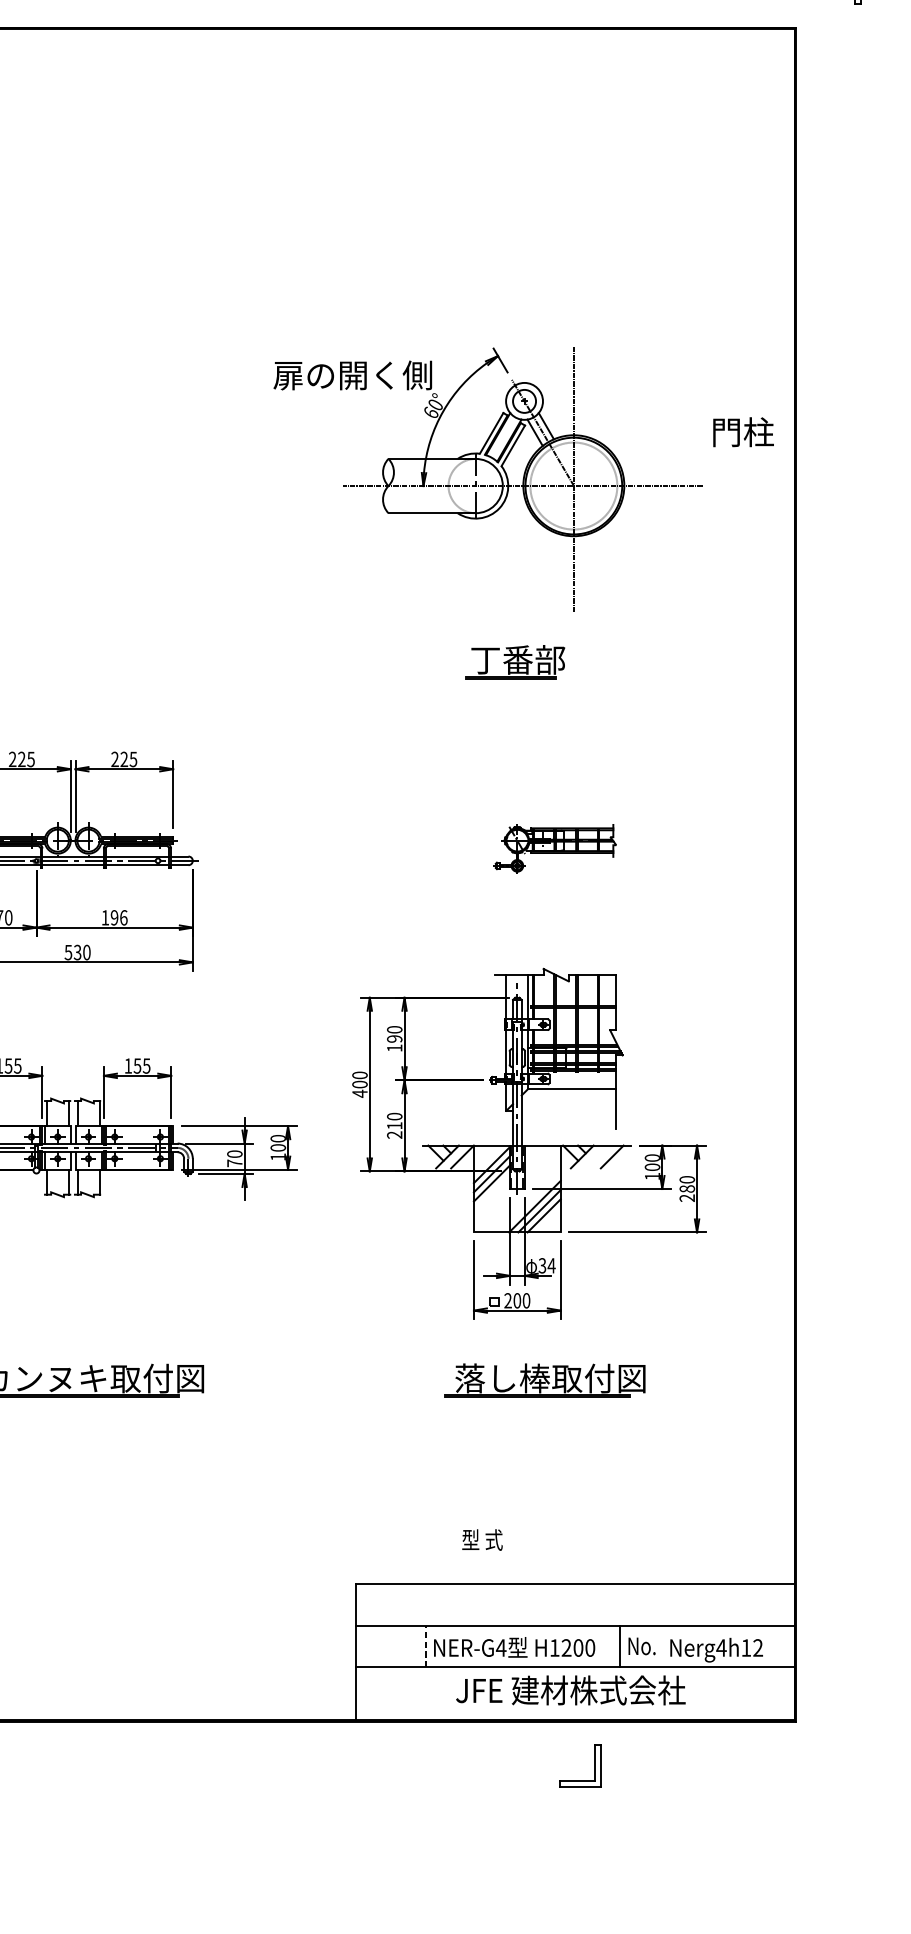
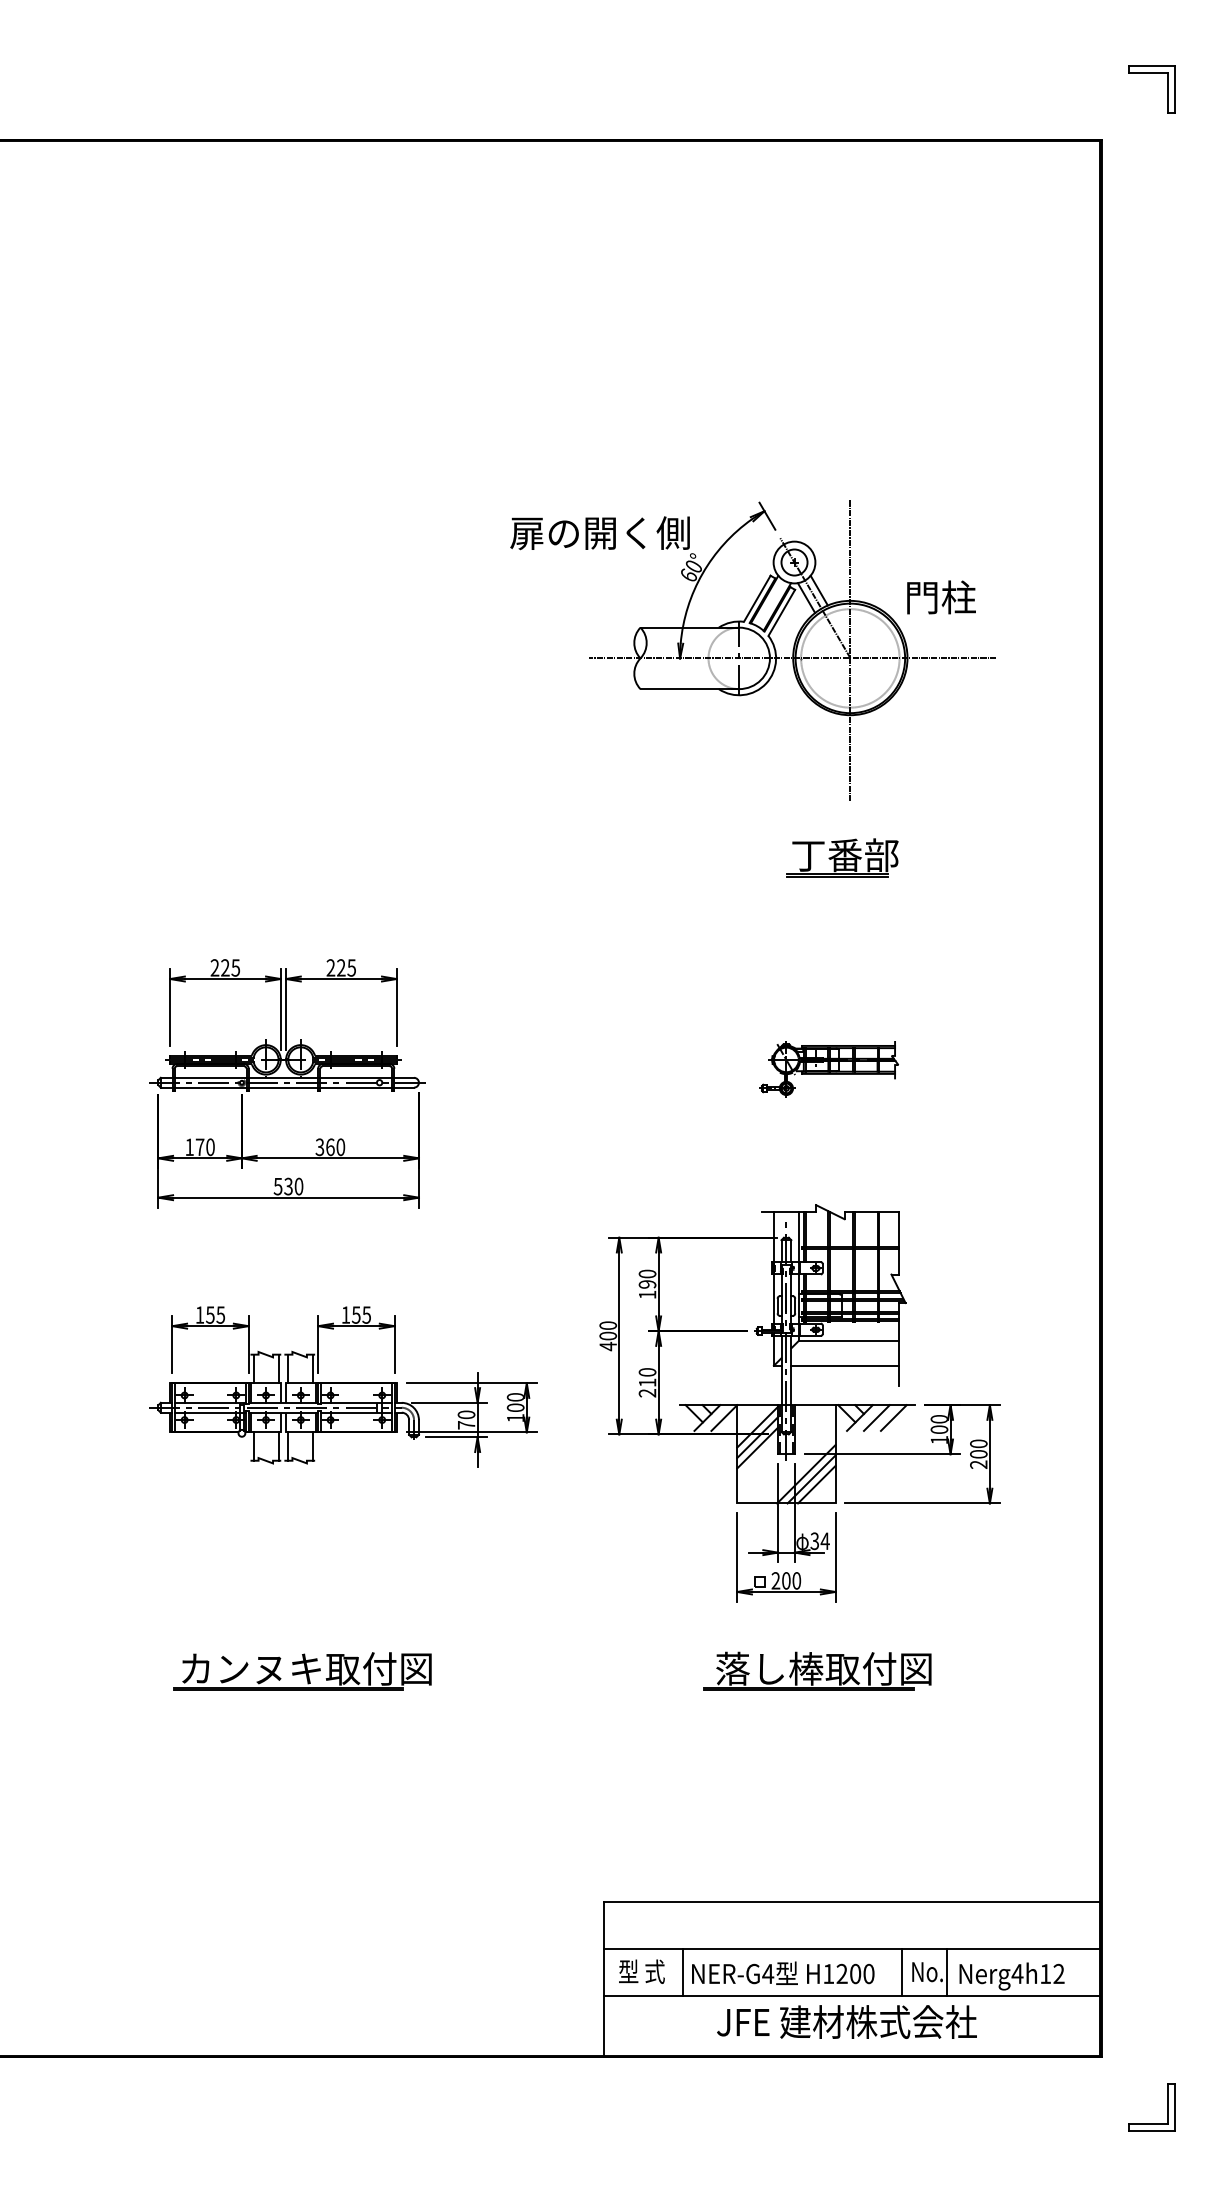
text: (743, 432) -> (941, 597), moved
part: (515, 661) -> (842, 857), moved
text: (114, 918) -> (330, 1147), 196 -> 360
line: (568, 1110) -> (844, 1365), added
line: (596, 1156) -> (876, 1417), added
text: (687, 1189) -> (978, 1454), 280 -> 200
text: (482, 1539) -> (641, 1971), moved
line: (426, 1645) -> (683, 1971), dashed -> solid
line: (658, 1645) -> (946, 1971), added
part: (594, 1765) -> (1167, 2107), moved

